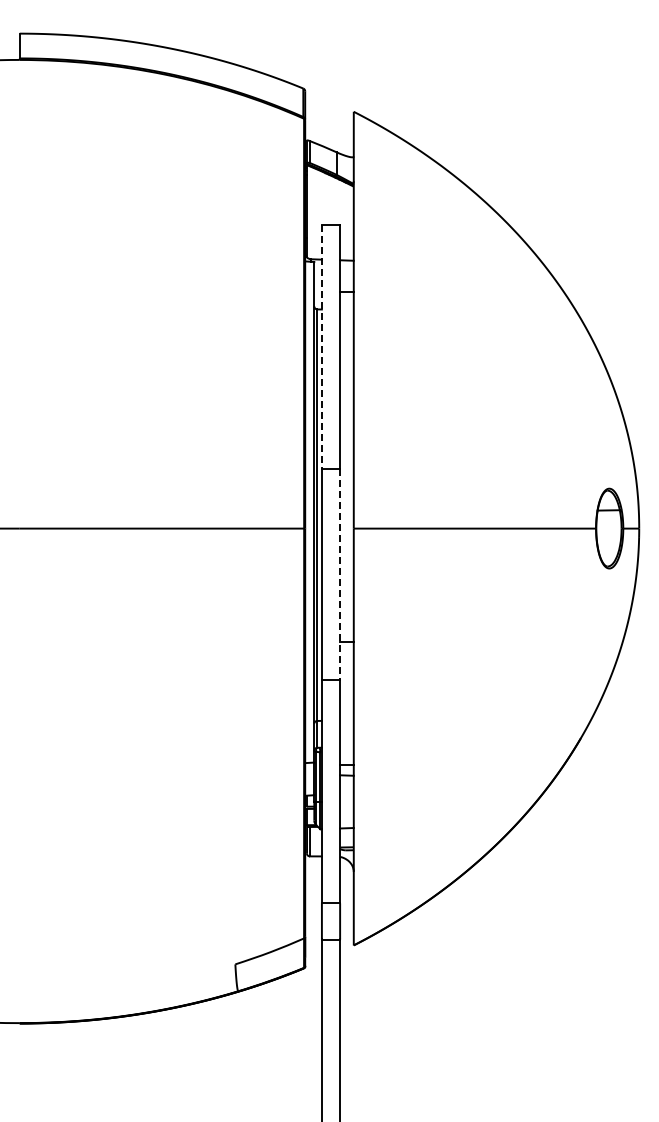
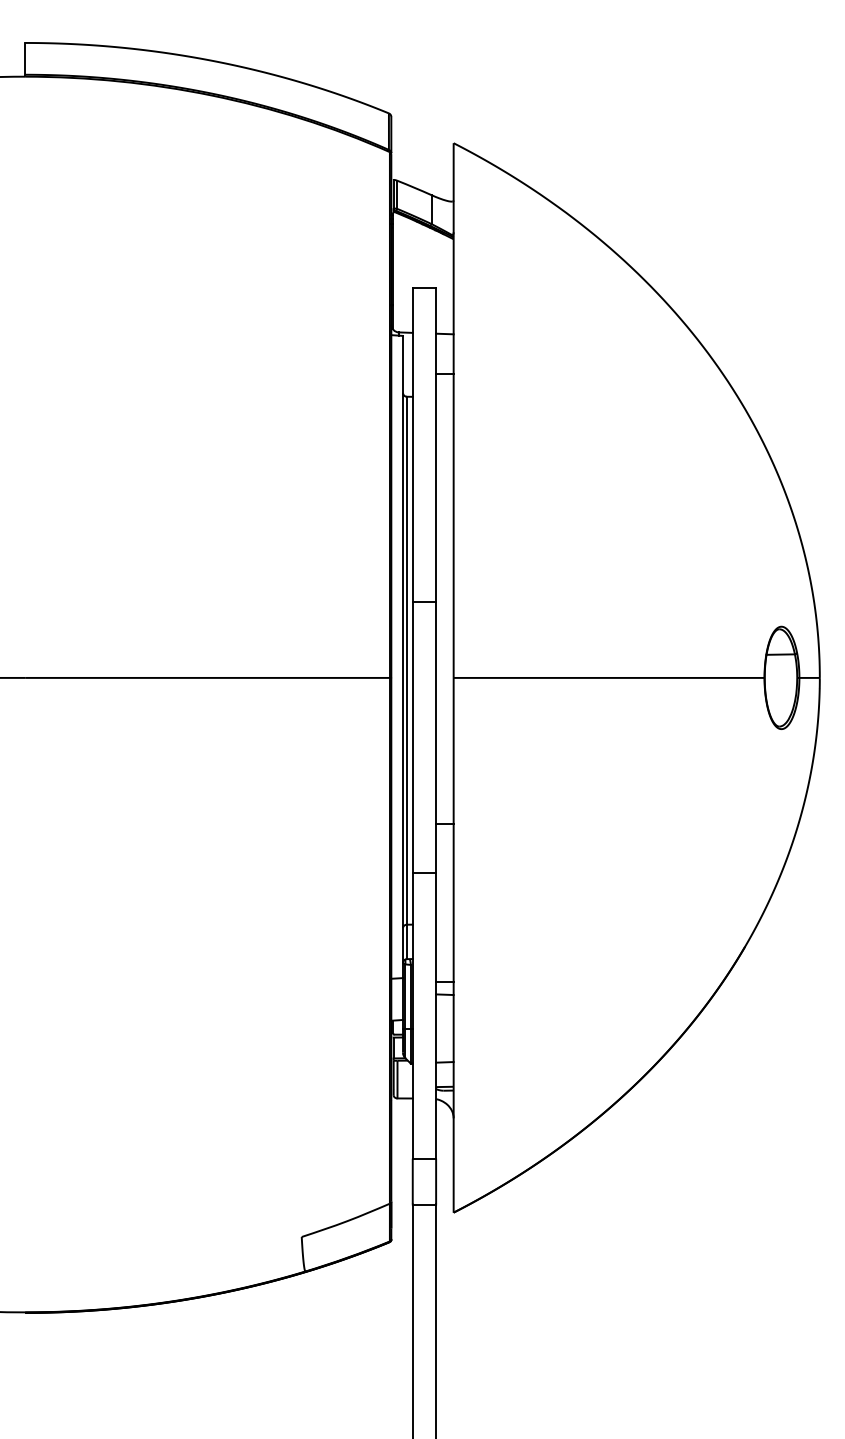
line: (321, 347) -> (412, 445), dashed -> solid
line: (340, 574) -> (436, 736), dashed -> solid

